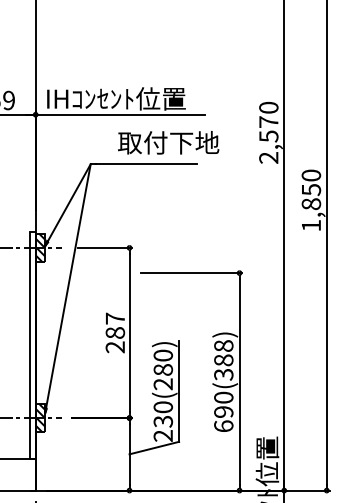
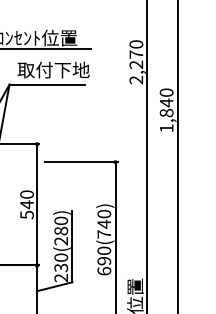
text: (268, 136) -> (136, 64), 2,570 -> 2,270
text: (168, 142) -> (53, 69), moved
text: (311, 189) -> (166, 102), 1,850 -> 1,840
text: (115, 332) -> (27, 204), 287 -> 540
text: (223, 360) -> (104, 224), 690(388) -> 690(740)

